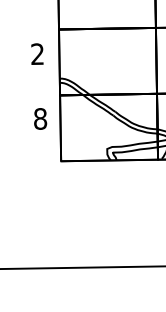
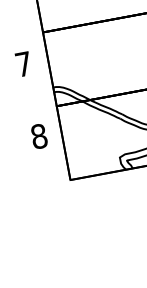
text: (37, 53) -> (23, 63), 2 -> 7

